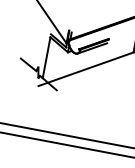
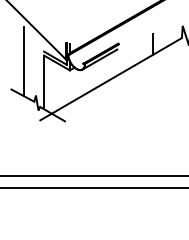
line: (33, 38) -> (23, 61), added

